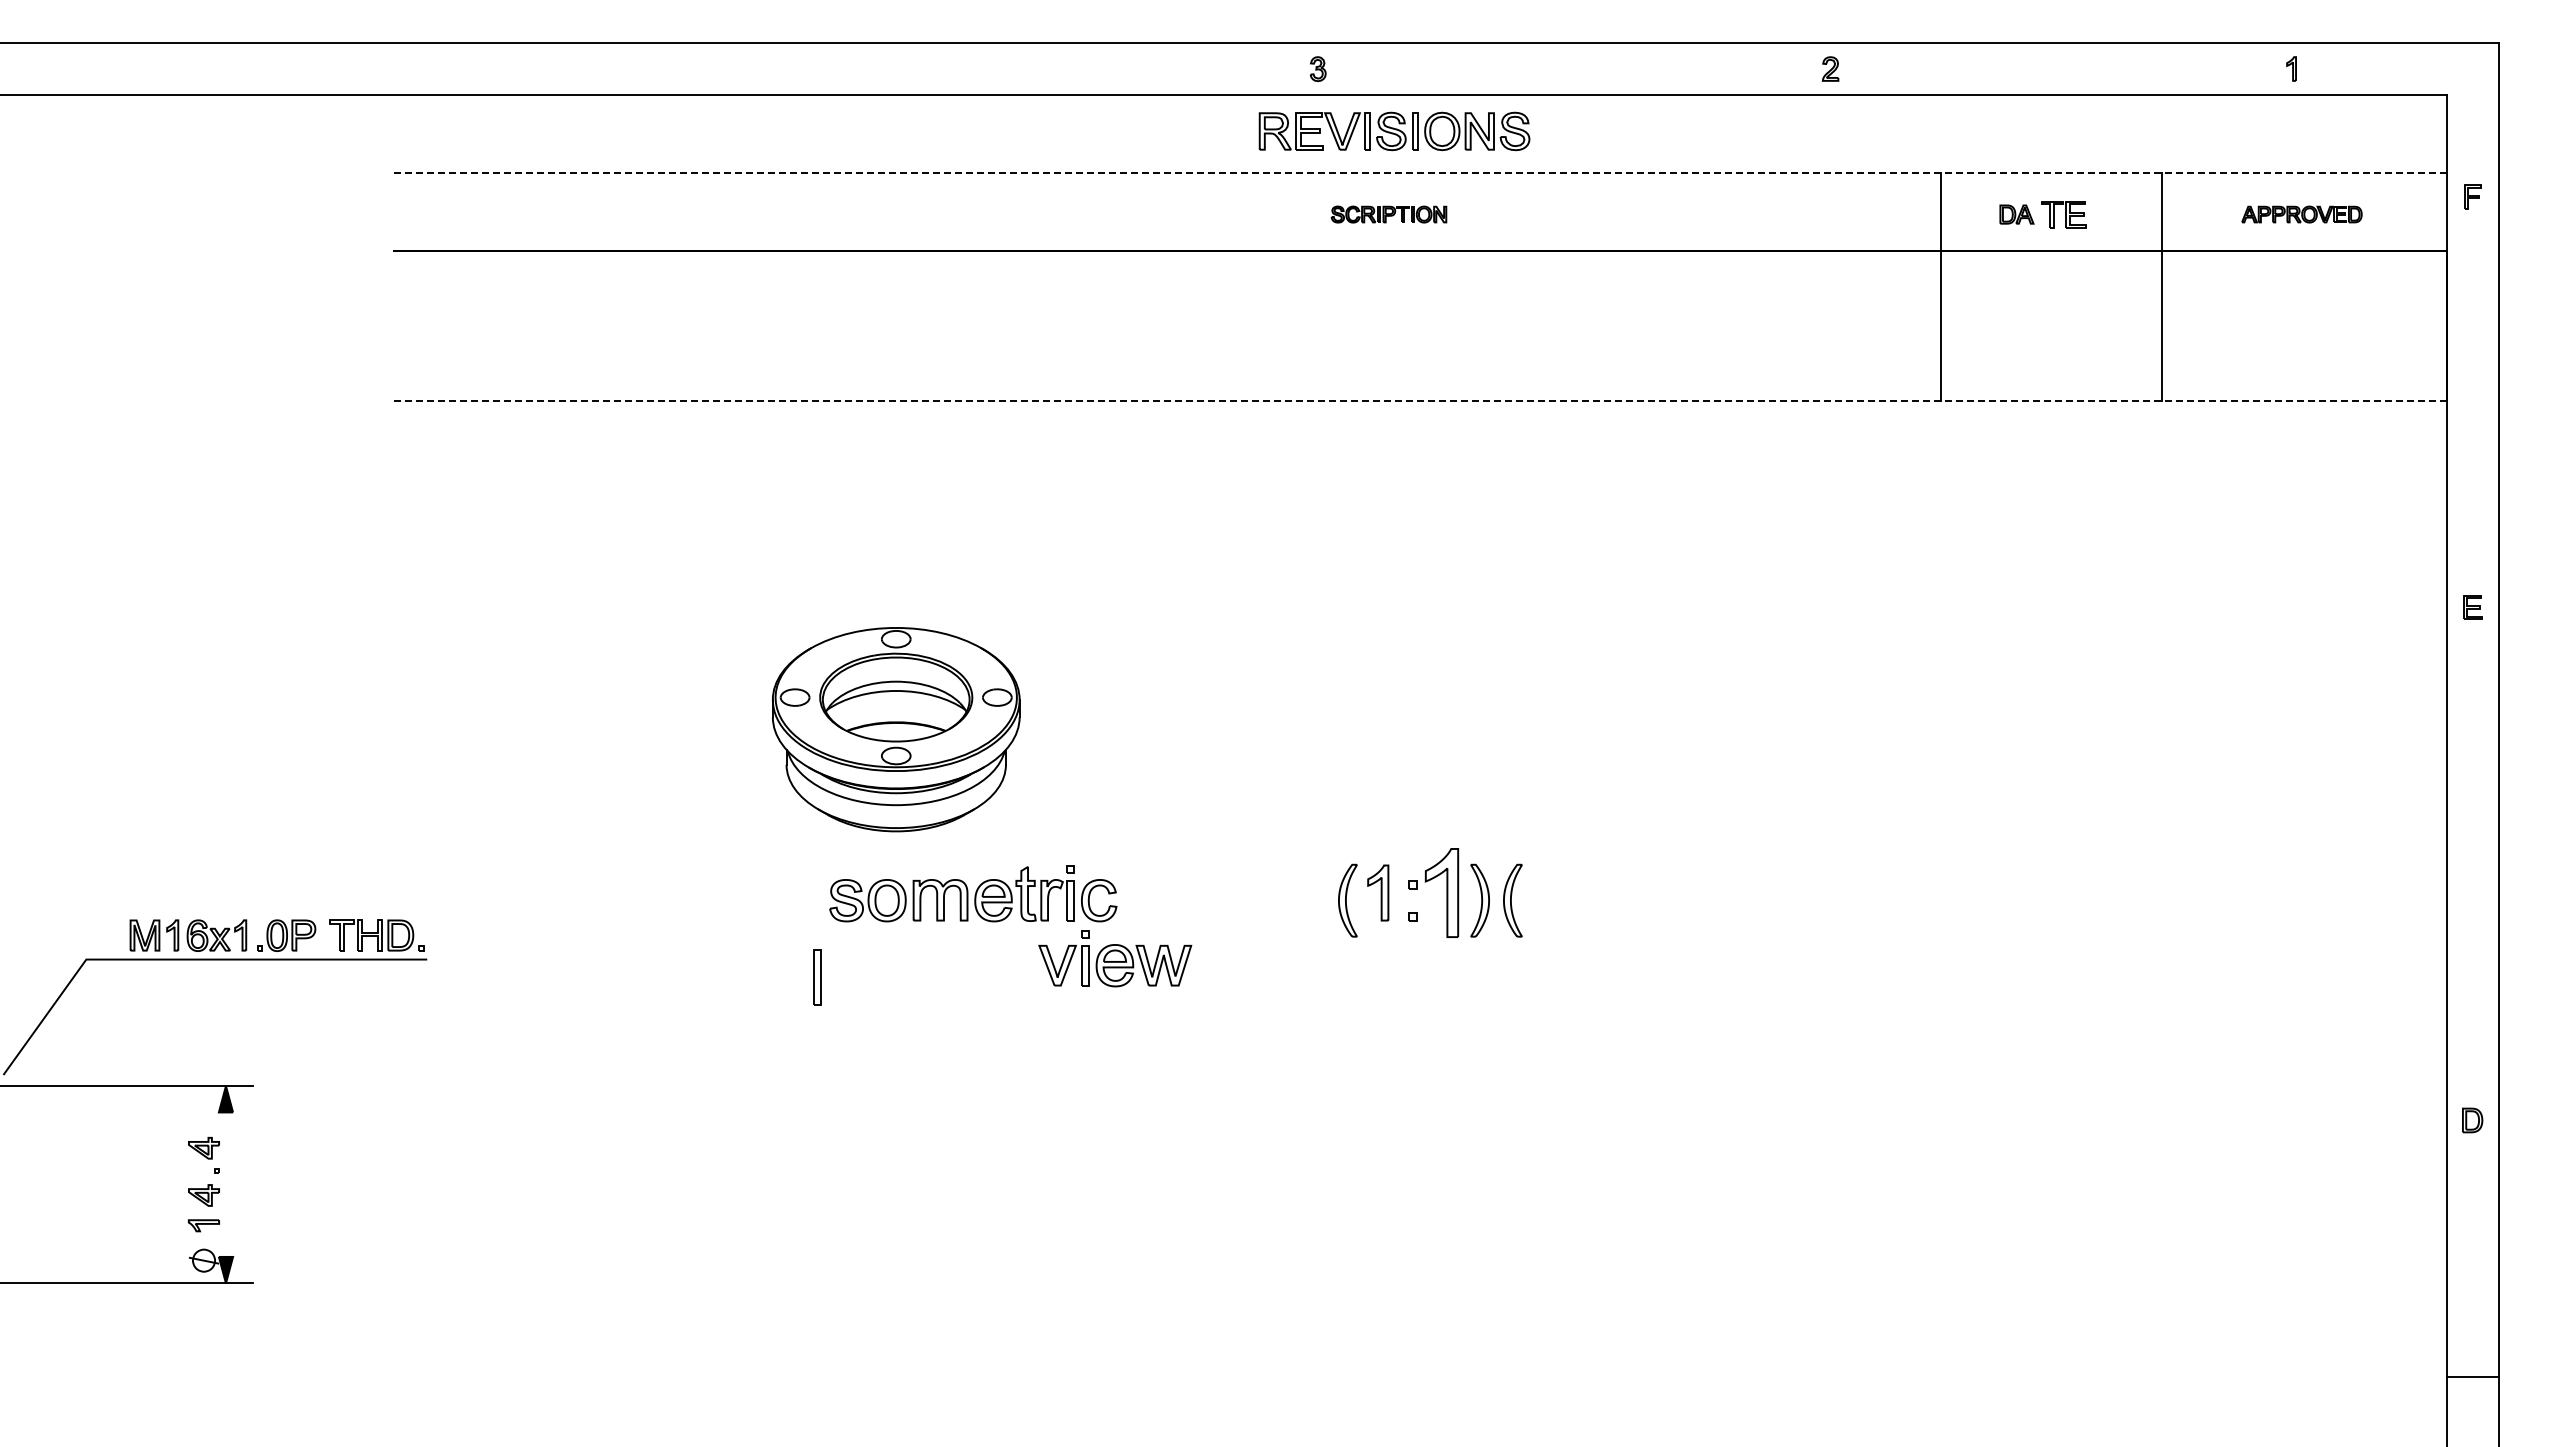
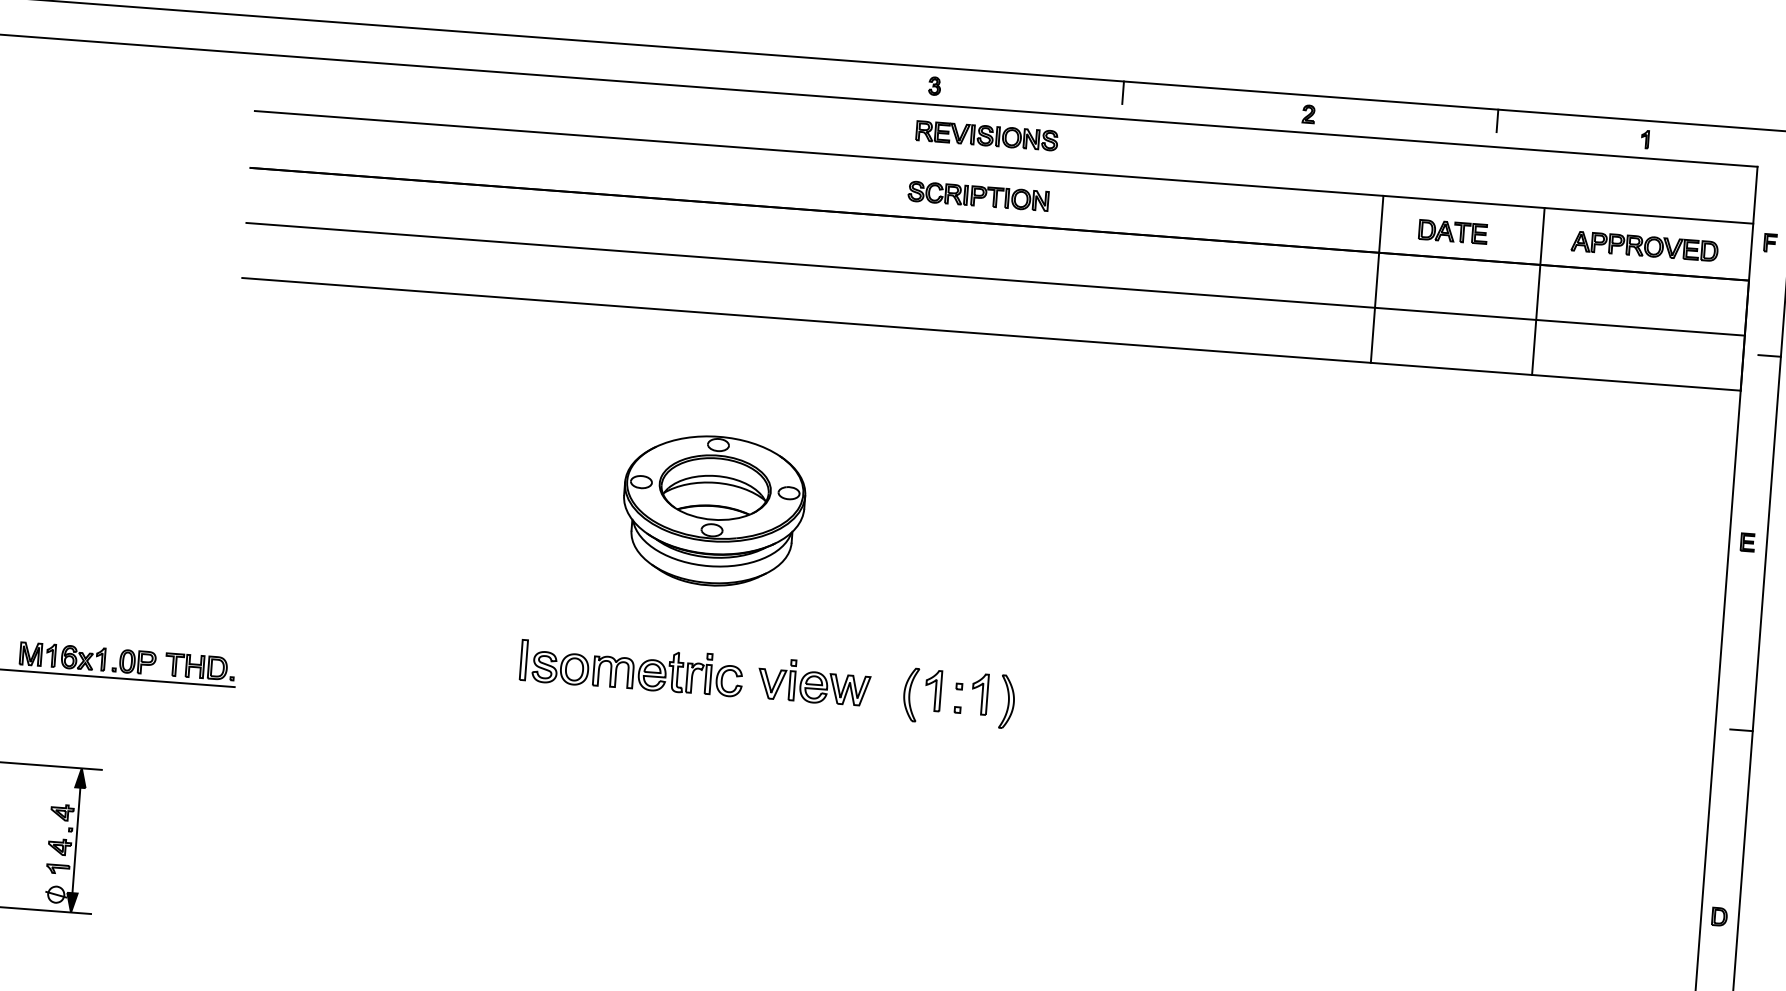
line: (1575, 58) -> (1123, 92), added
line: (2088, 58) -> (1497, 120), added
part: (1394, 131) -> (987, 135), size x0.71
line: (1420, 172) -> (1003, 167), dashed -> solid
part: (1388, 214) -> (978, 196), size x1.67
part: (2016, 214) -> (1436, 230), size x1.43
part: (2301, 214) -> (1644, 246), size x1.67
line: (1420, 325) -> (995, 278), added
line: (2482, 351) -> (1769, 356), added
line: (1420, 401) -> (991, 334), dashed -> solid
part: (896, 729) -> (713, 510), moved
line: (2482, 864) -> (1740, 730), added
part: (1442, 892) -> (980, 693), size x0.62
part: (1512, 900) -> (1030, 703), removed
part: (1115, 958) -> (814, 682), moved
part: (817, 977) -> (524, 660), moved
line: (225, 1184) -> (76, 840), added

